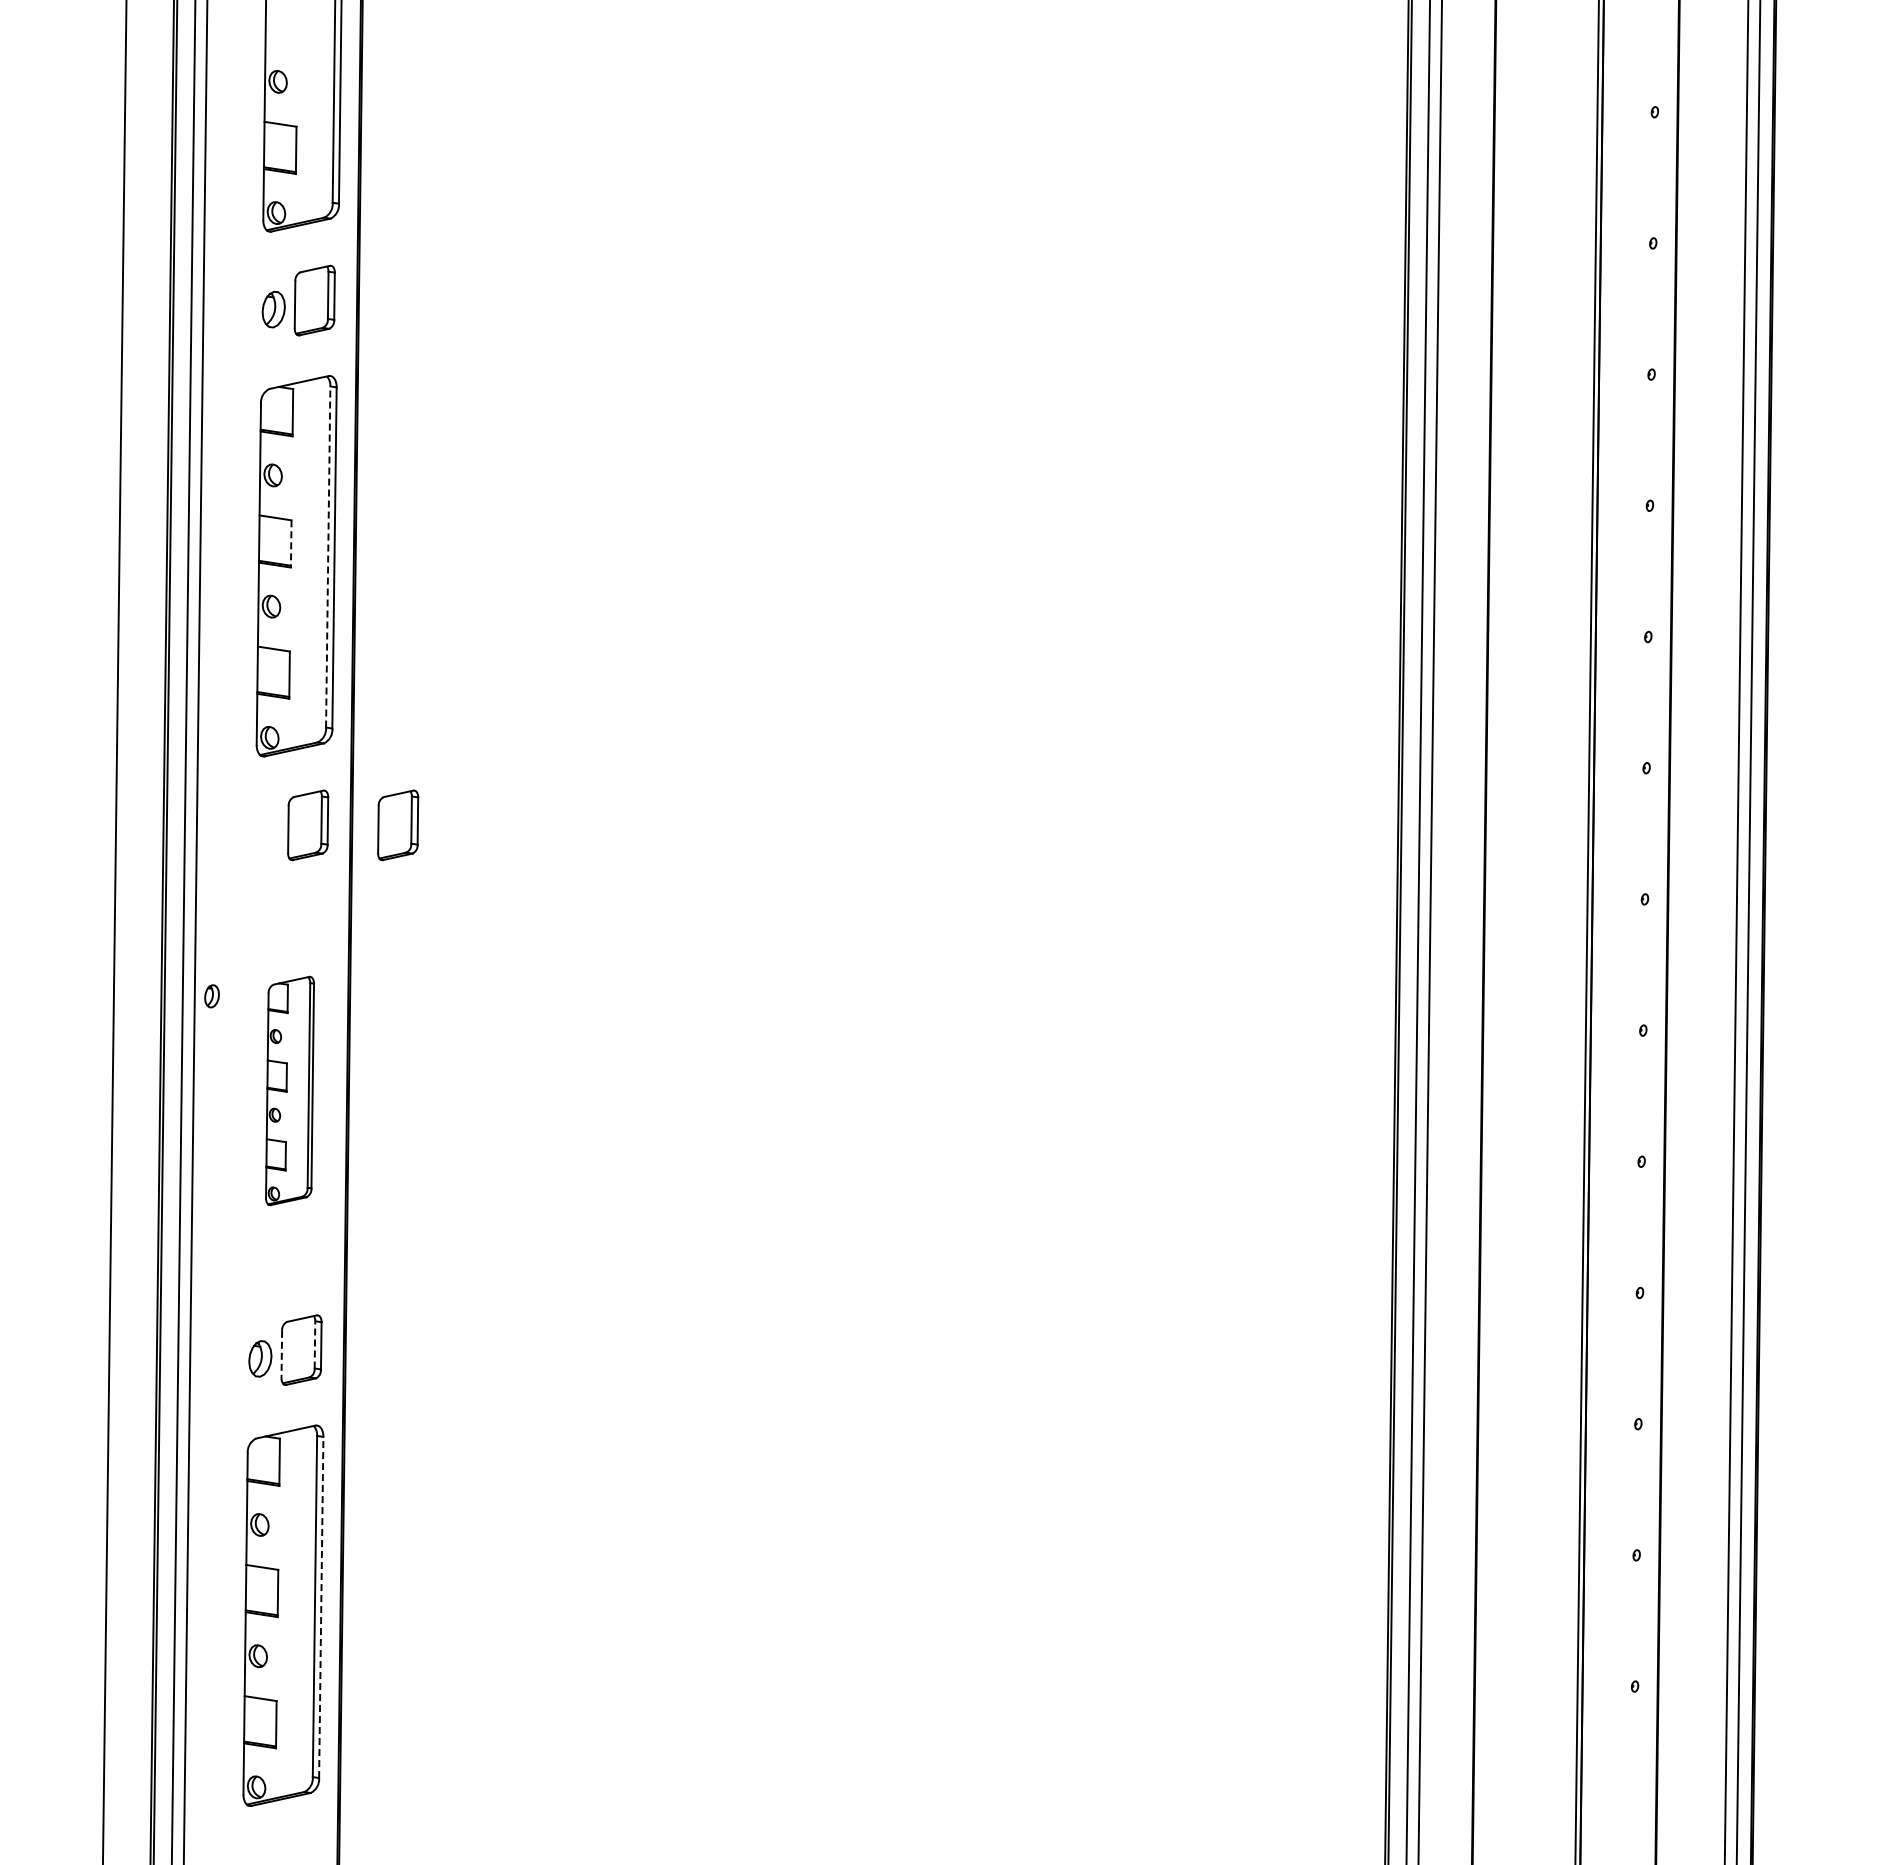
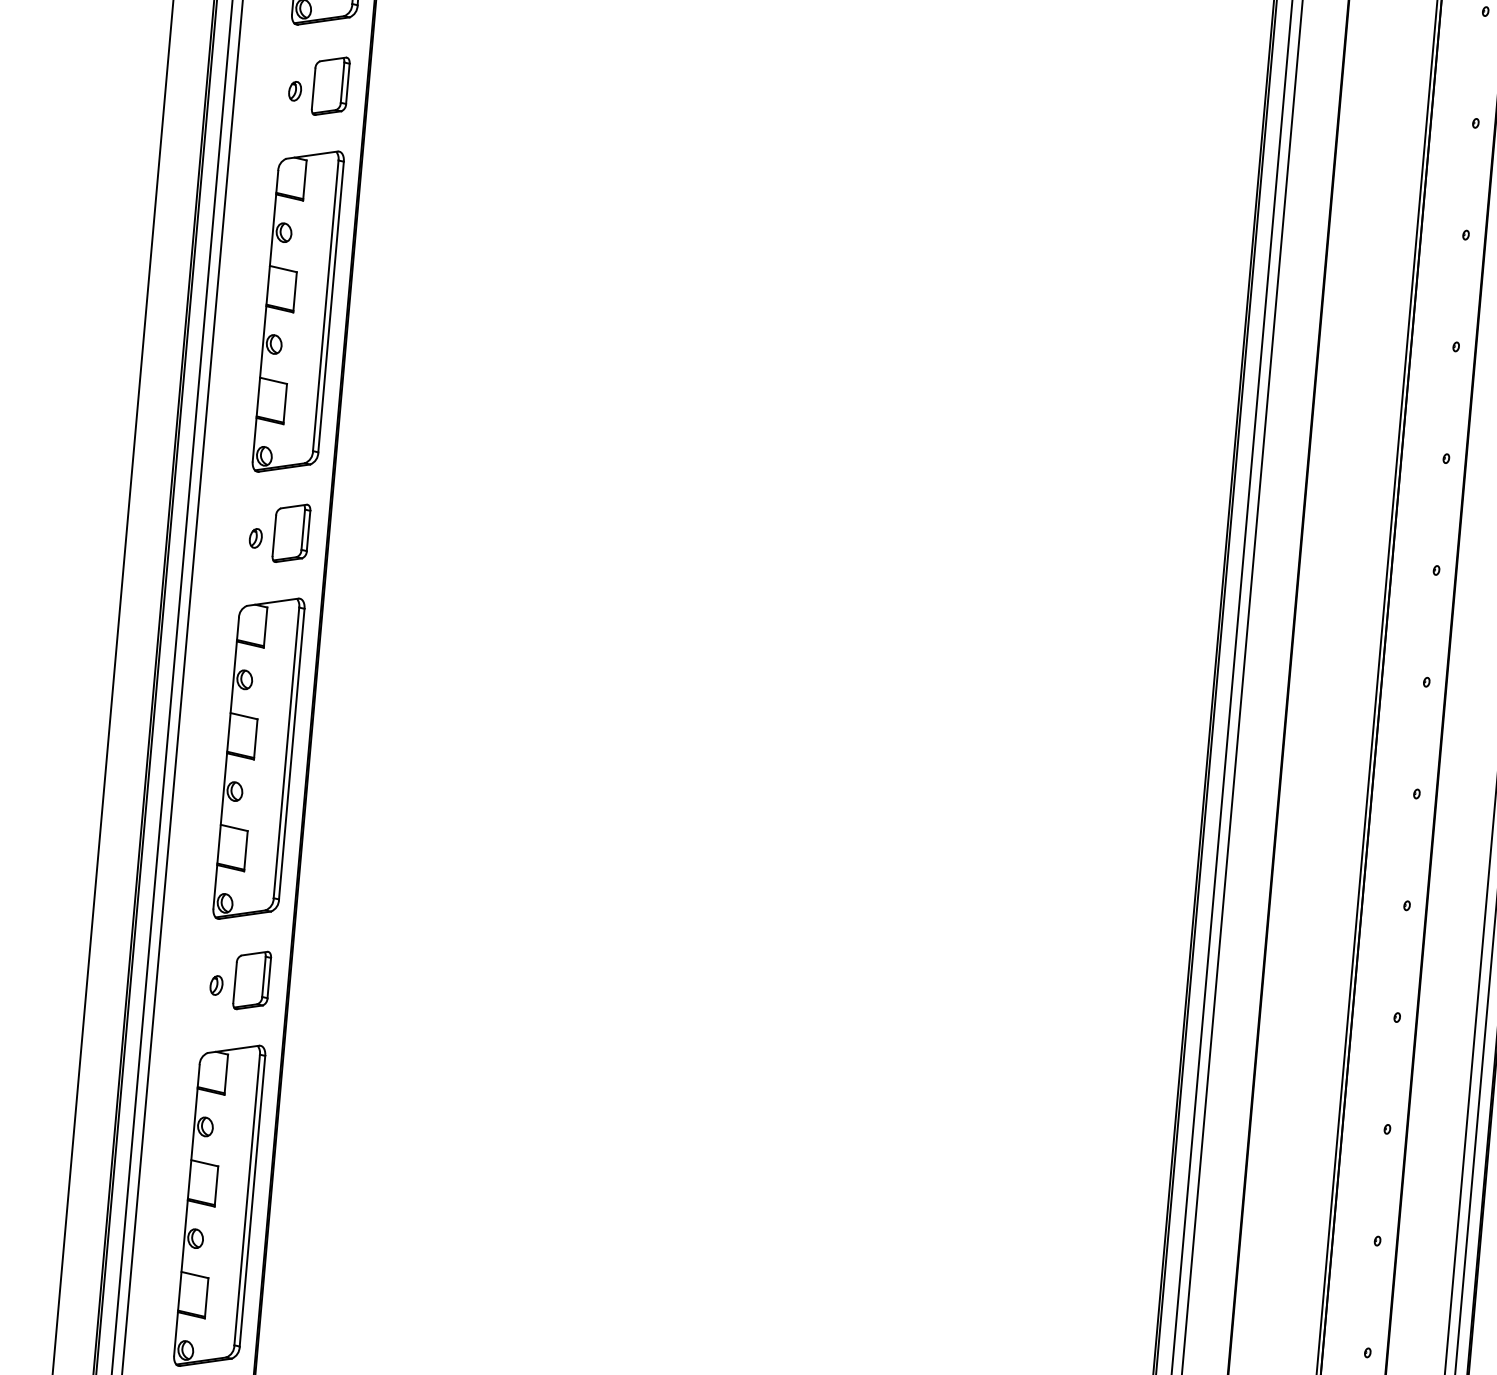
part: (273, 309) -> (294, 91), size x0.62
line: (291, 543) -> (295, 291), dashed -> solid
line: (328, 556) -> (326, 305), dashed -> solid
part: (398, 825) -> (368, 539), removed
part: (211, 996) -> (255, 538), moved
part: (289, 1090) -> (258, 758), size x1.67
line: (314, 1344) -> (263, 976), dashed -> solid
line: (281, 1354) -> (234, 982), dashed -> solid
part: (260, 1359) -> (216, 985), size x0.62
line: (321, 1607) -> (252, 1201), dashed -> solid

